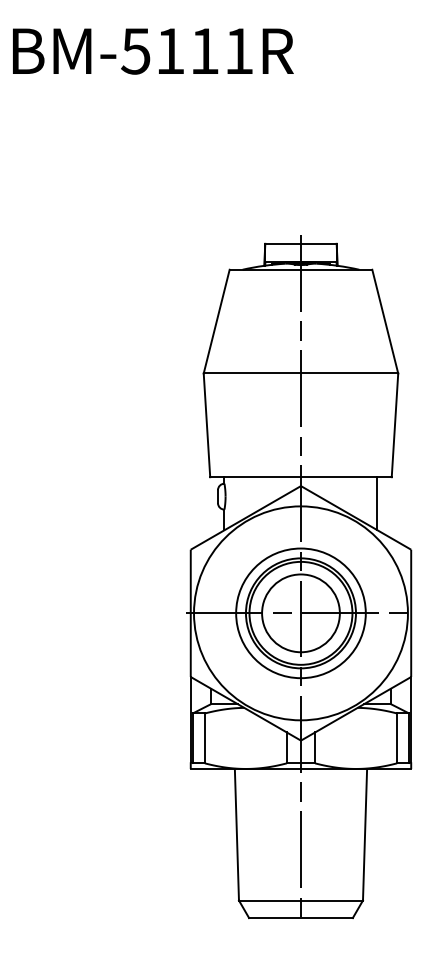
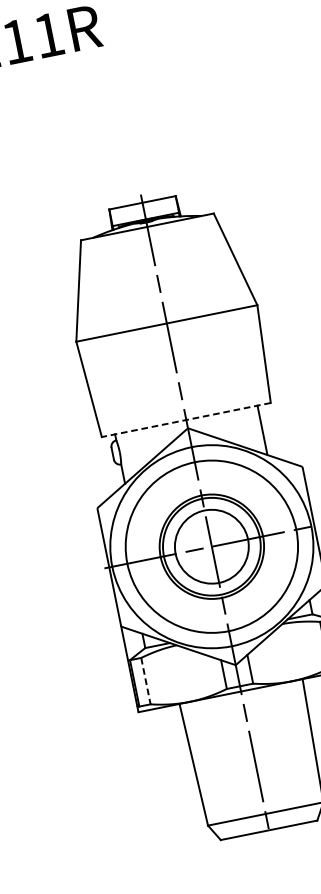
line: (300, 477) -> (185, 420), solid -> dashed
circle: (300, 613) -> (211, 546), size x1.4
line: (204, 738) -> (145, 681), solid -> dashed

